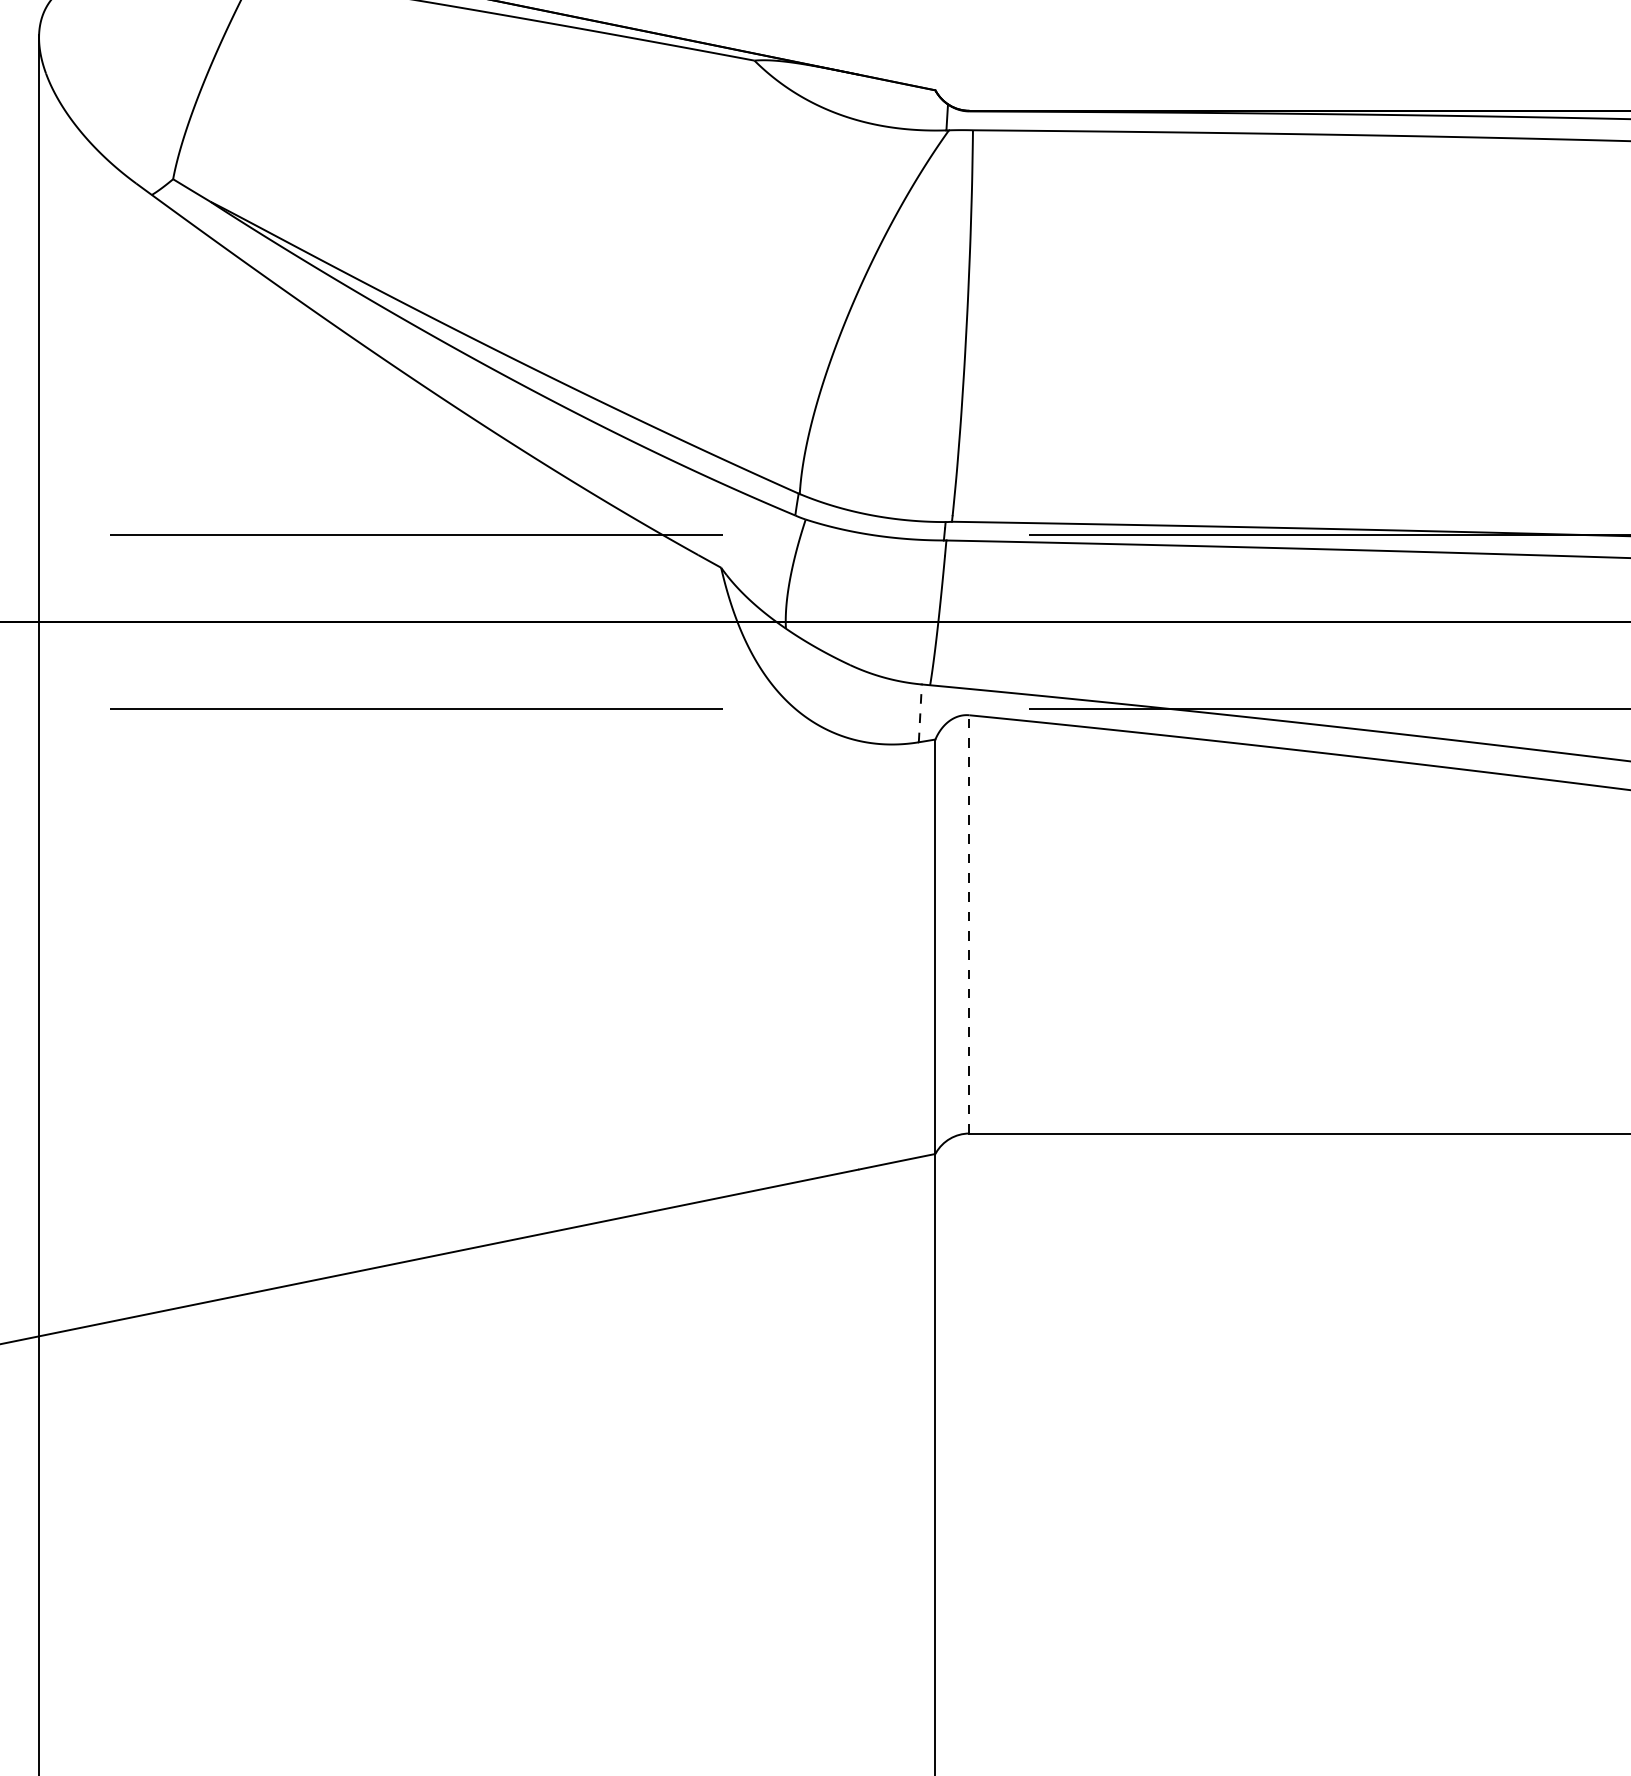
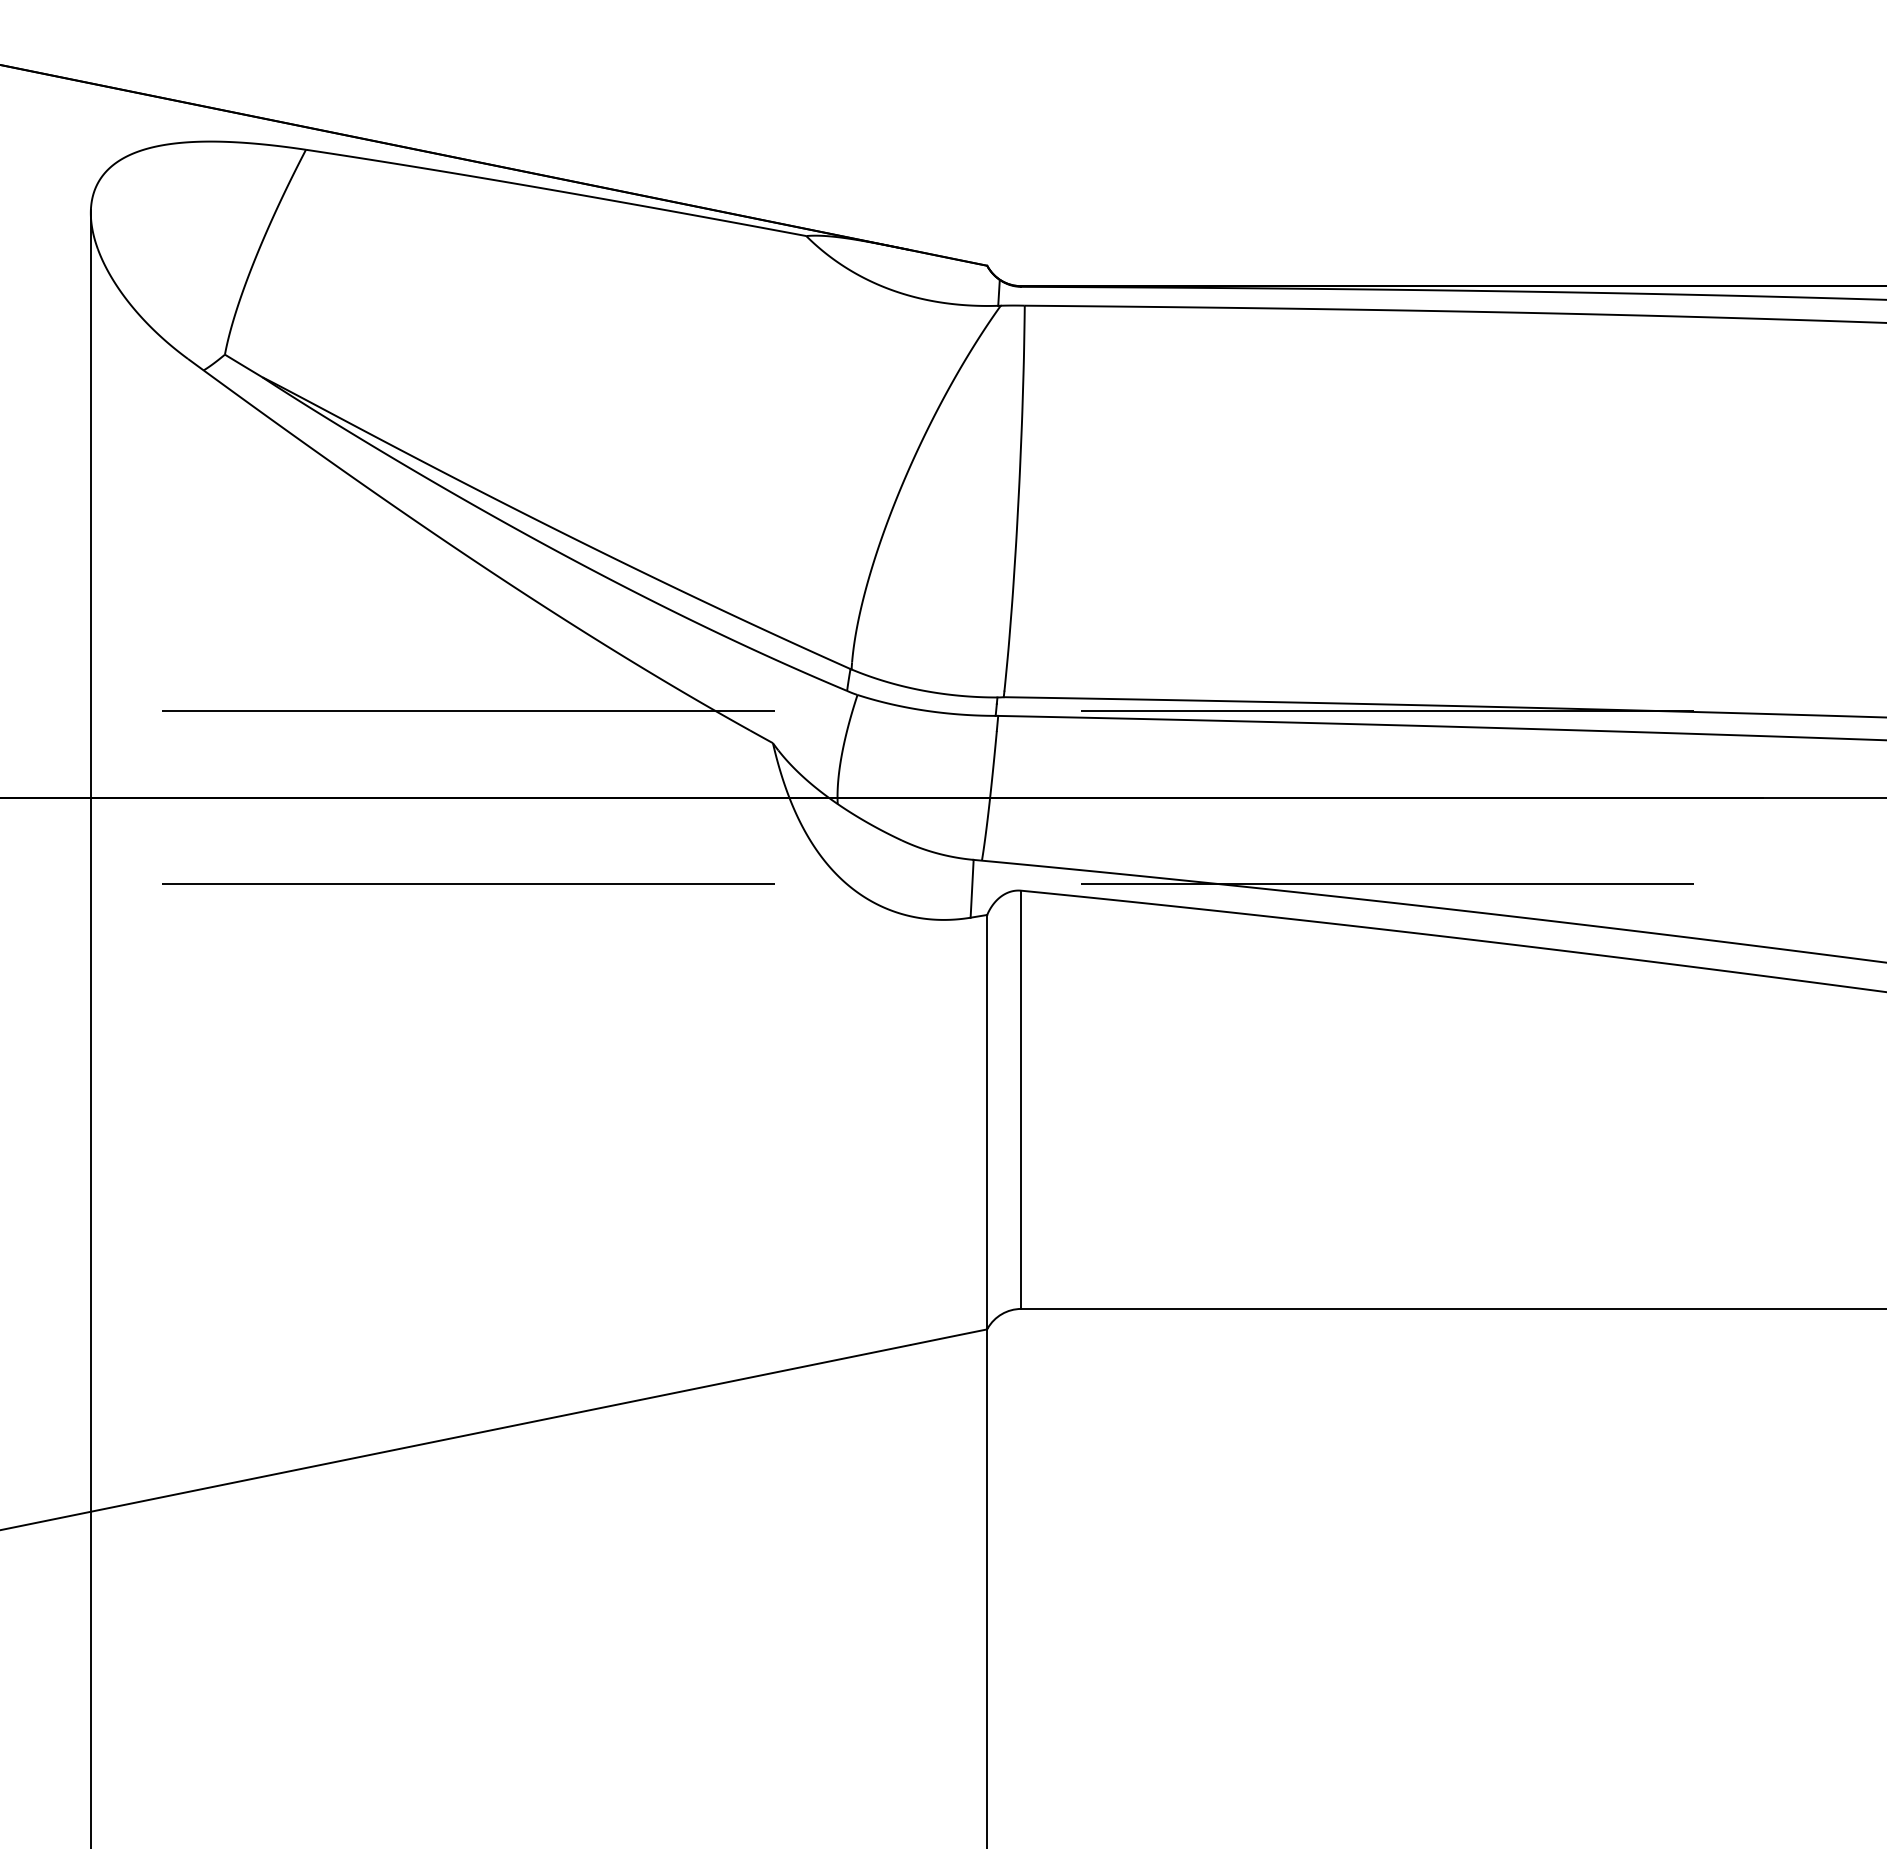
line: (920, 713) -> (972, 888), dashed -> solid
line: (969, 924) -> (1021, 1099), dashed -> solid

